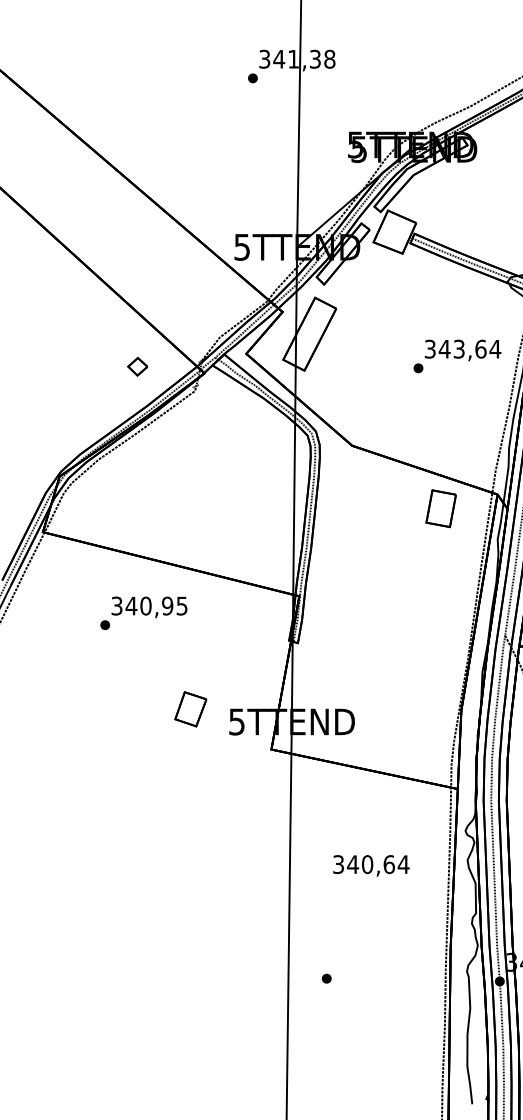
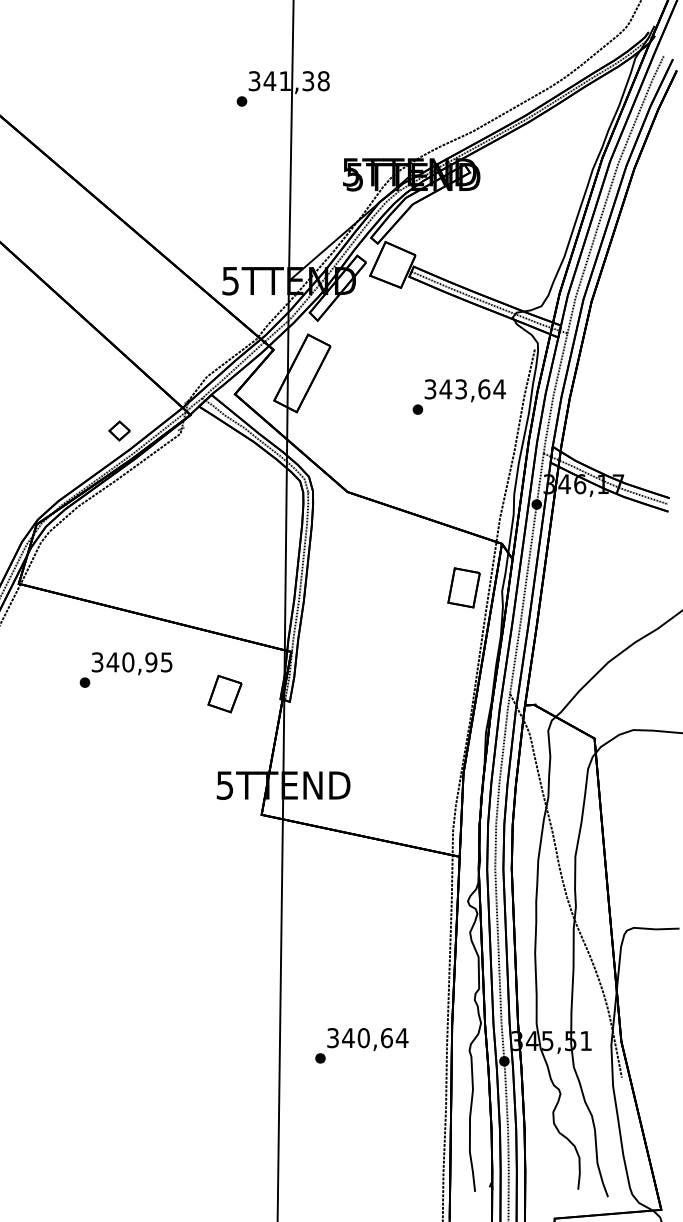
part: (137, 366) -> (119, 430), moved
part: (440, 508) -> (463, 587), moved
part: (190, 708) -> (224, 693), moved
text: (371, 865) -> (367, 1039), moved

